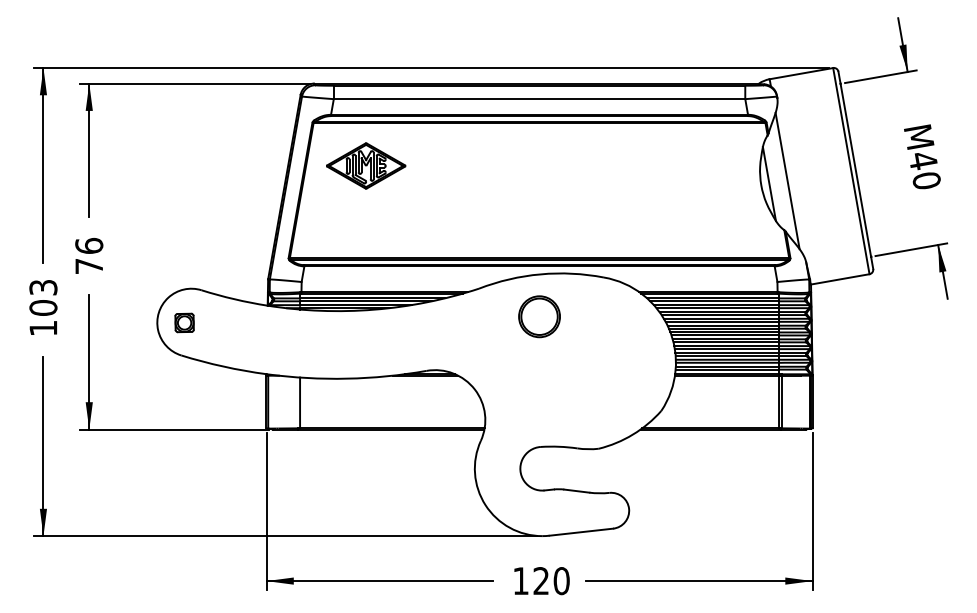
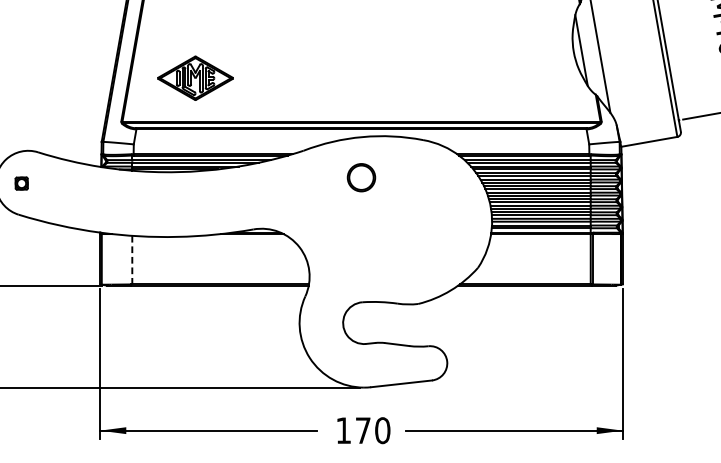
part: (366, 165) -> (195, 77), moved
part: (539, 316) -> (361, 177), size x0.7
part: (184, 322) -> (21, 183), size x0.7
line: (300, 403) -> (132, 260), solid -> dashed
text: (540, 580) -> (362, 430), 120 -> 170

